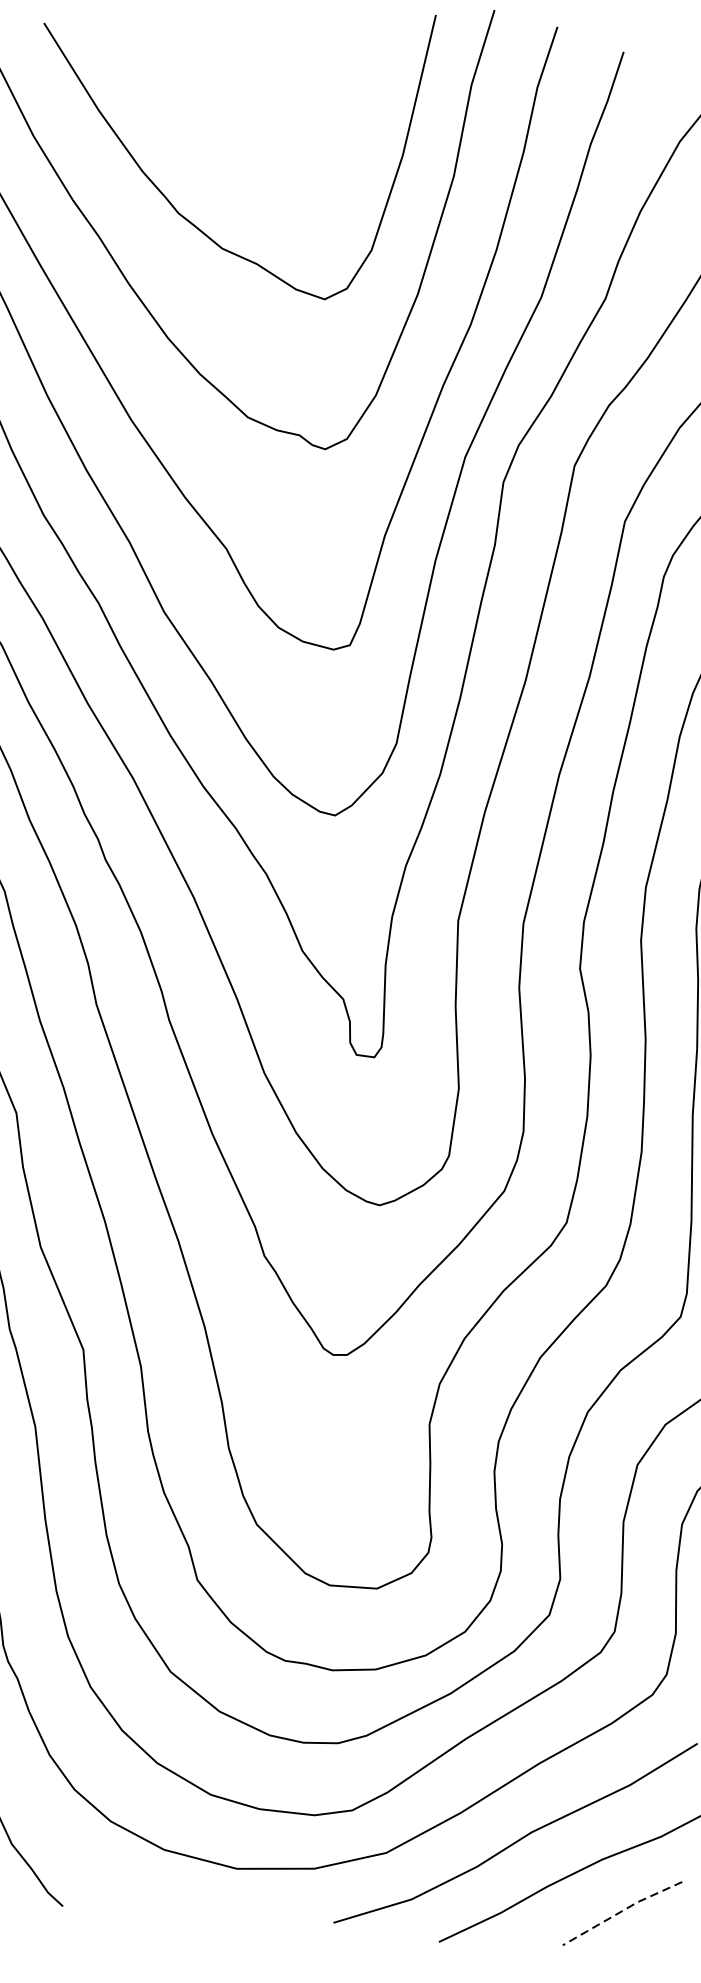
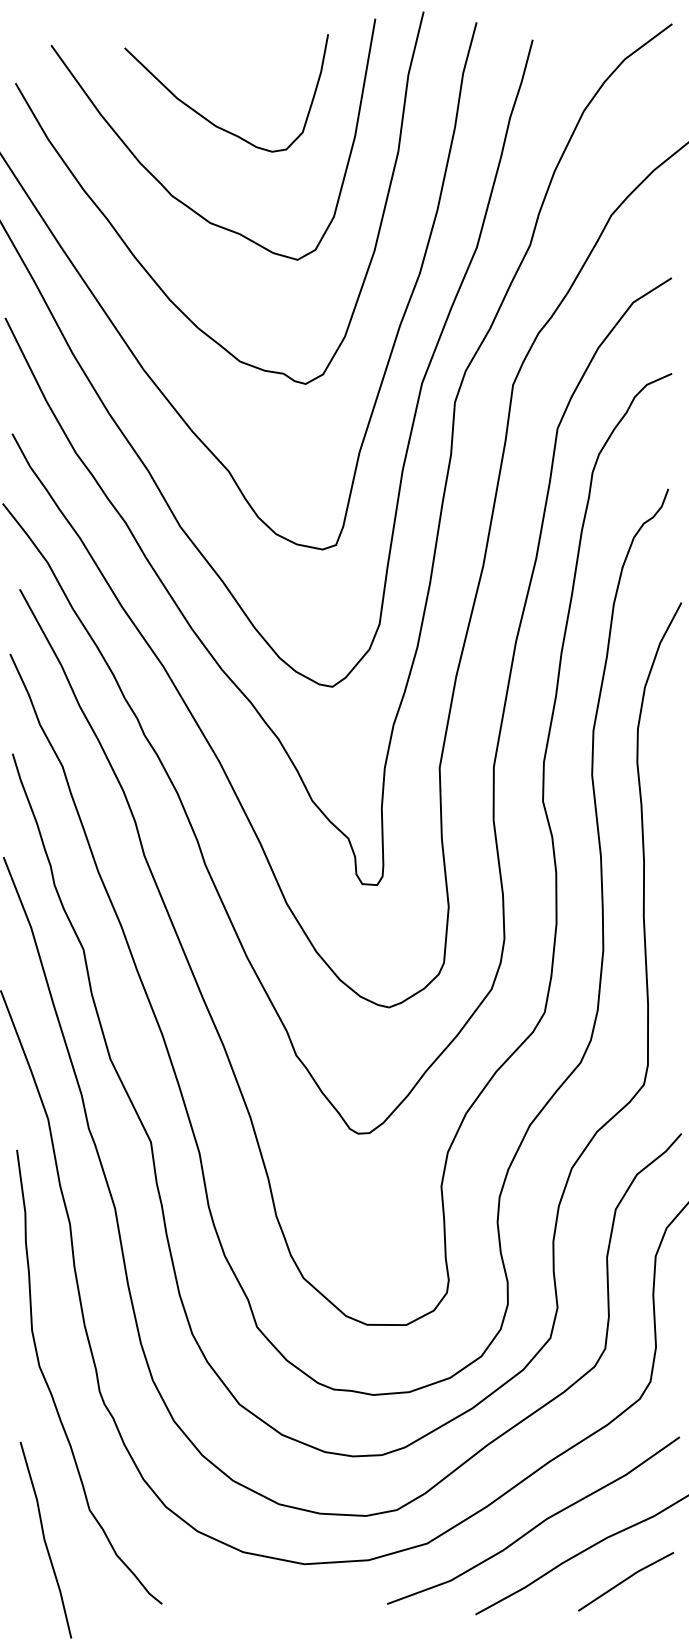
curve: (227, 123) -> (208, 119), added
line: (621, 1910) -> (625, 1579), dashed -> solid

